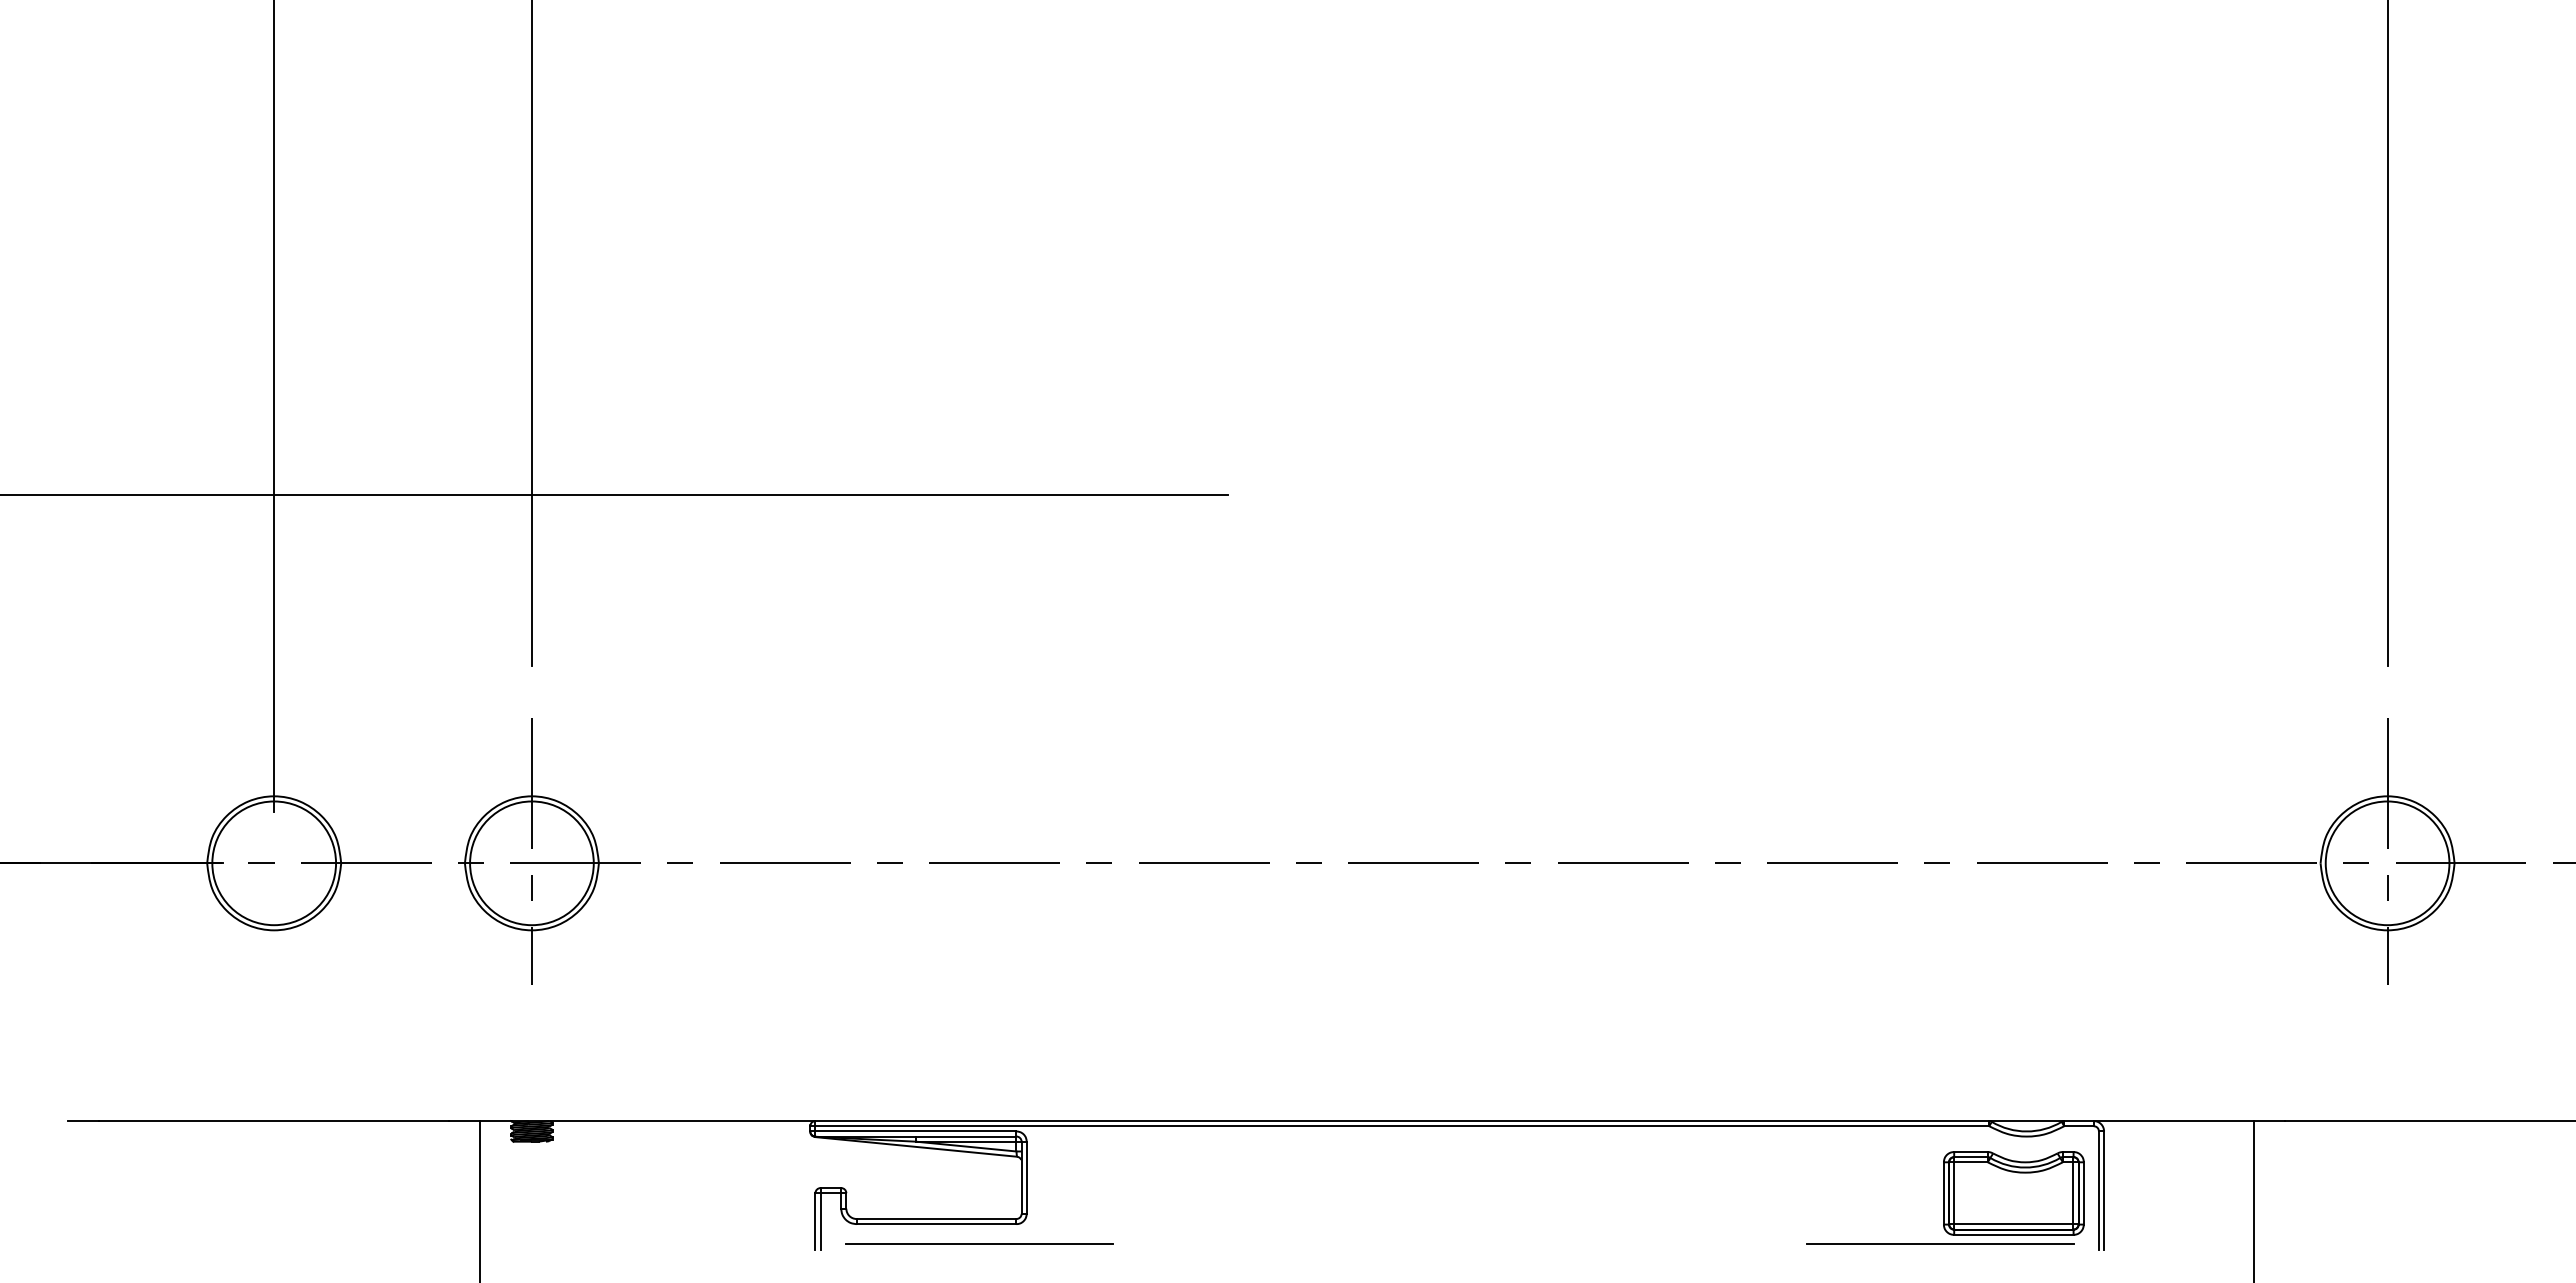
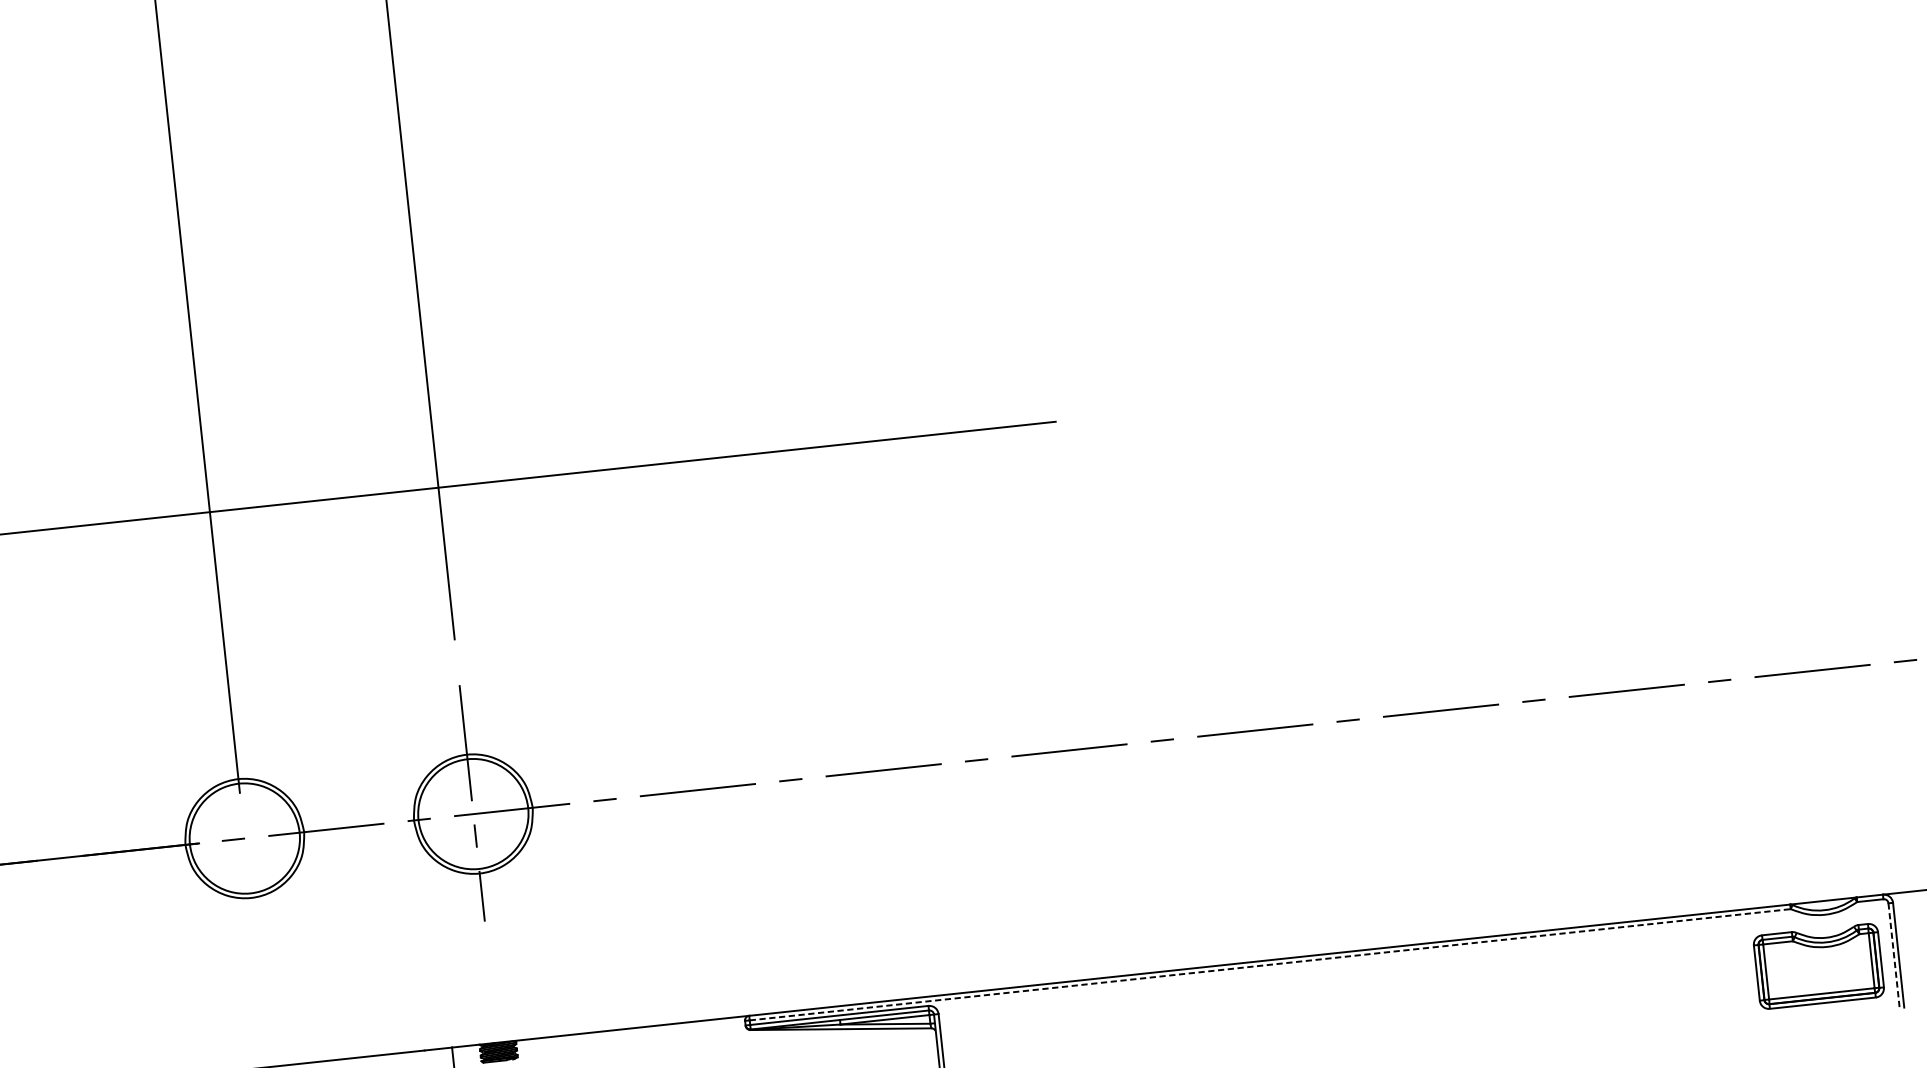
line: (1402, 1126) -> (1270, 965), solid -> dashed
line: (2098, 1190) -> (1893, 955), solid -> dashed
line: (1939, 1244) -> (1757, 1018), removed

